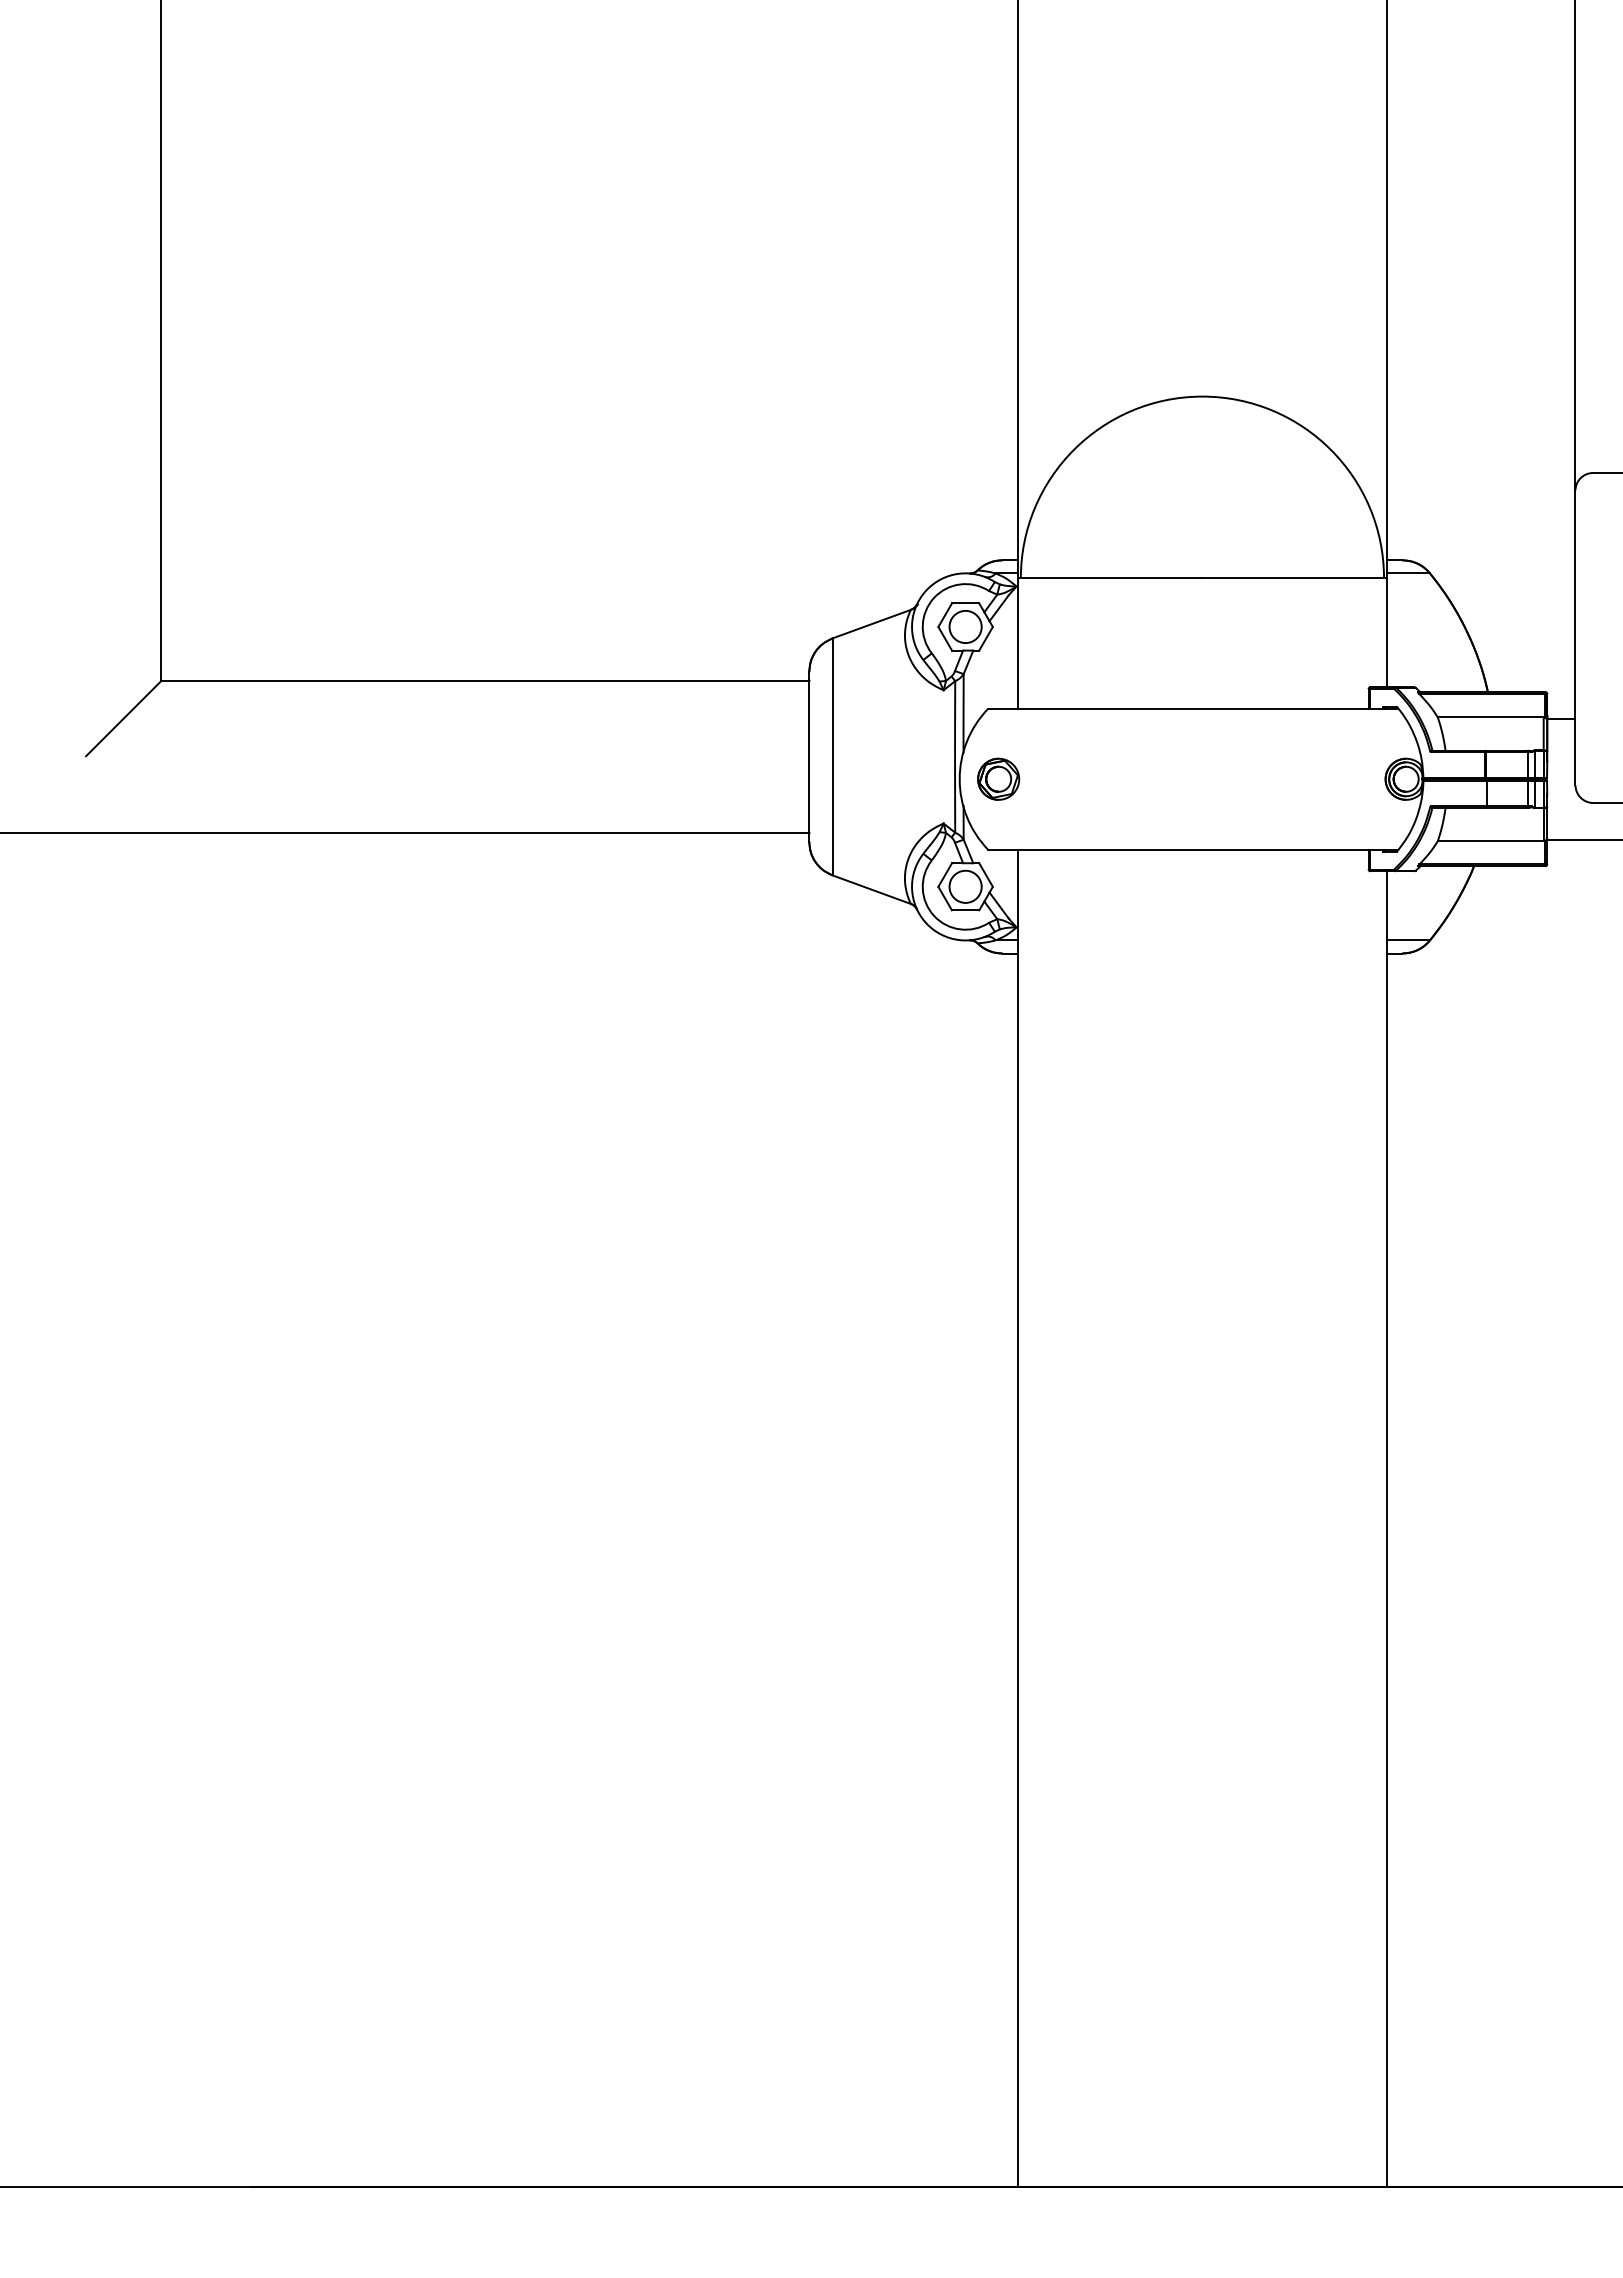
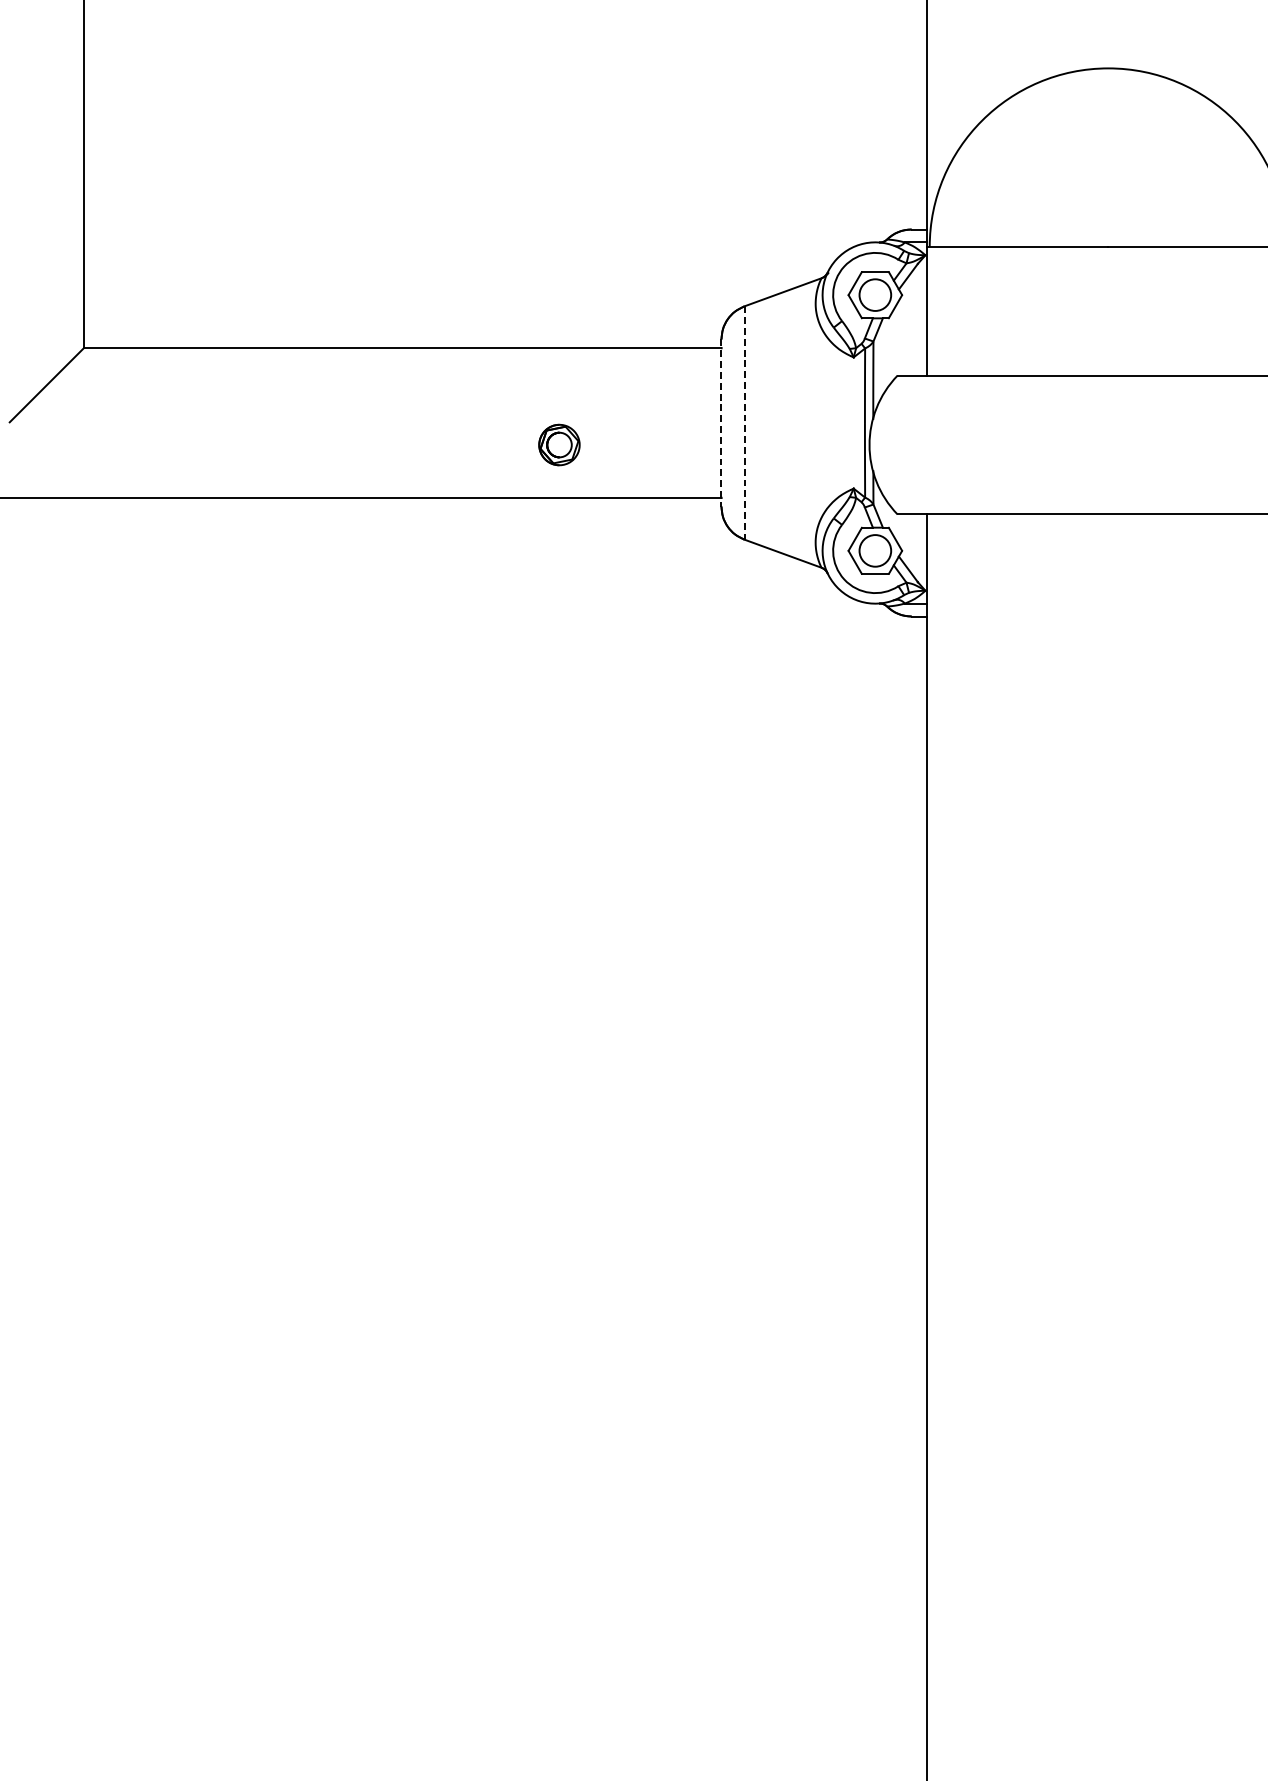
line: (809, 756) -> (721, 422), solid -> dashed
line: (832, 756) -> (744, 422), solid -> dashed
part: (998, 778) -> (559, 444), moved

